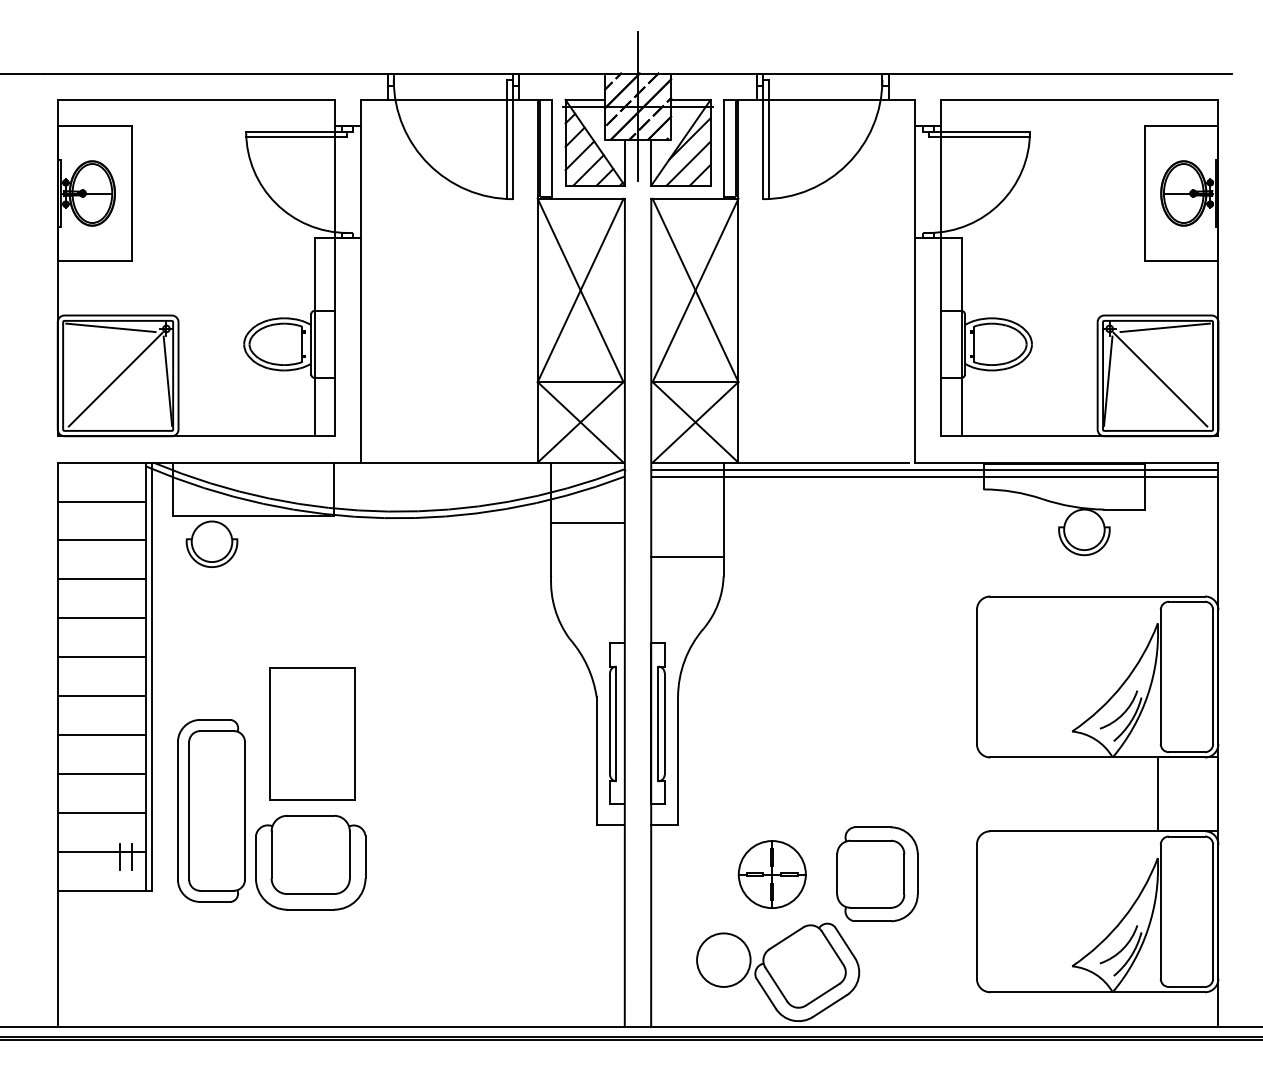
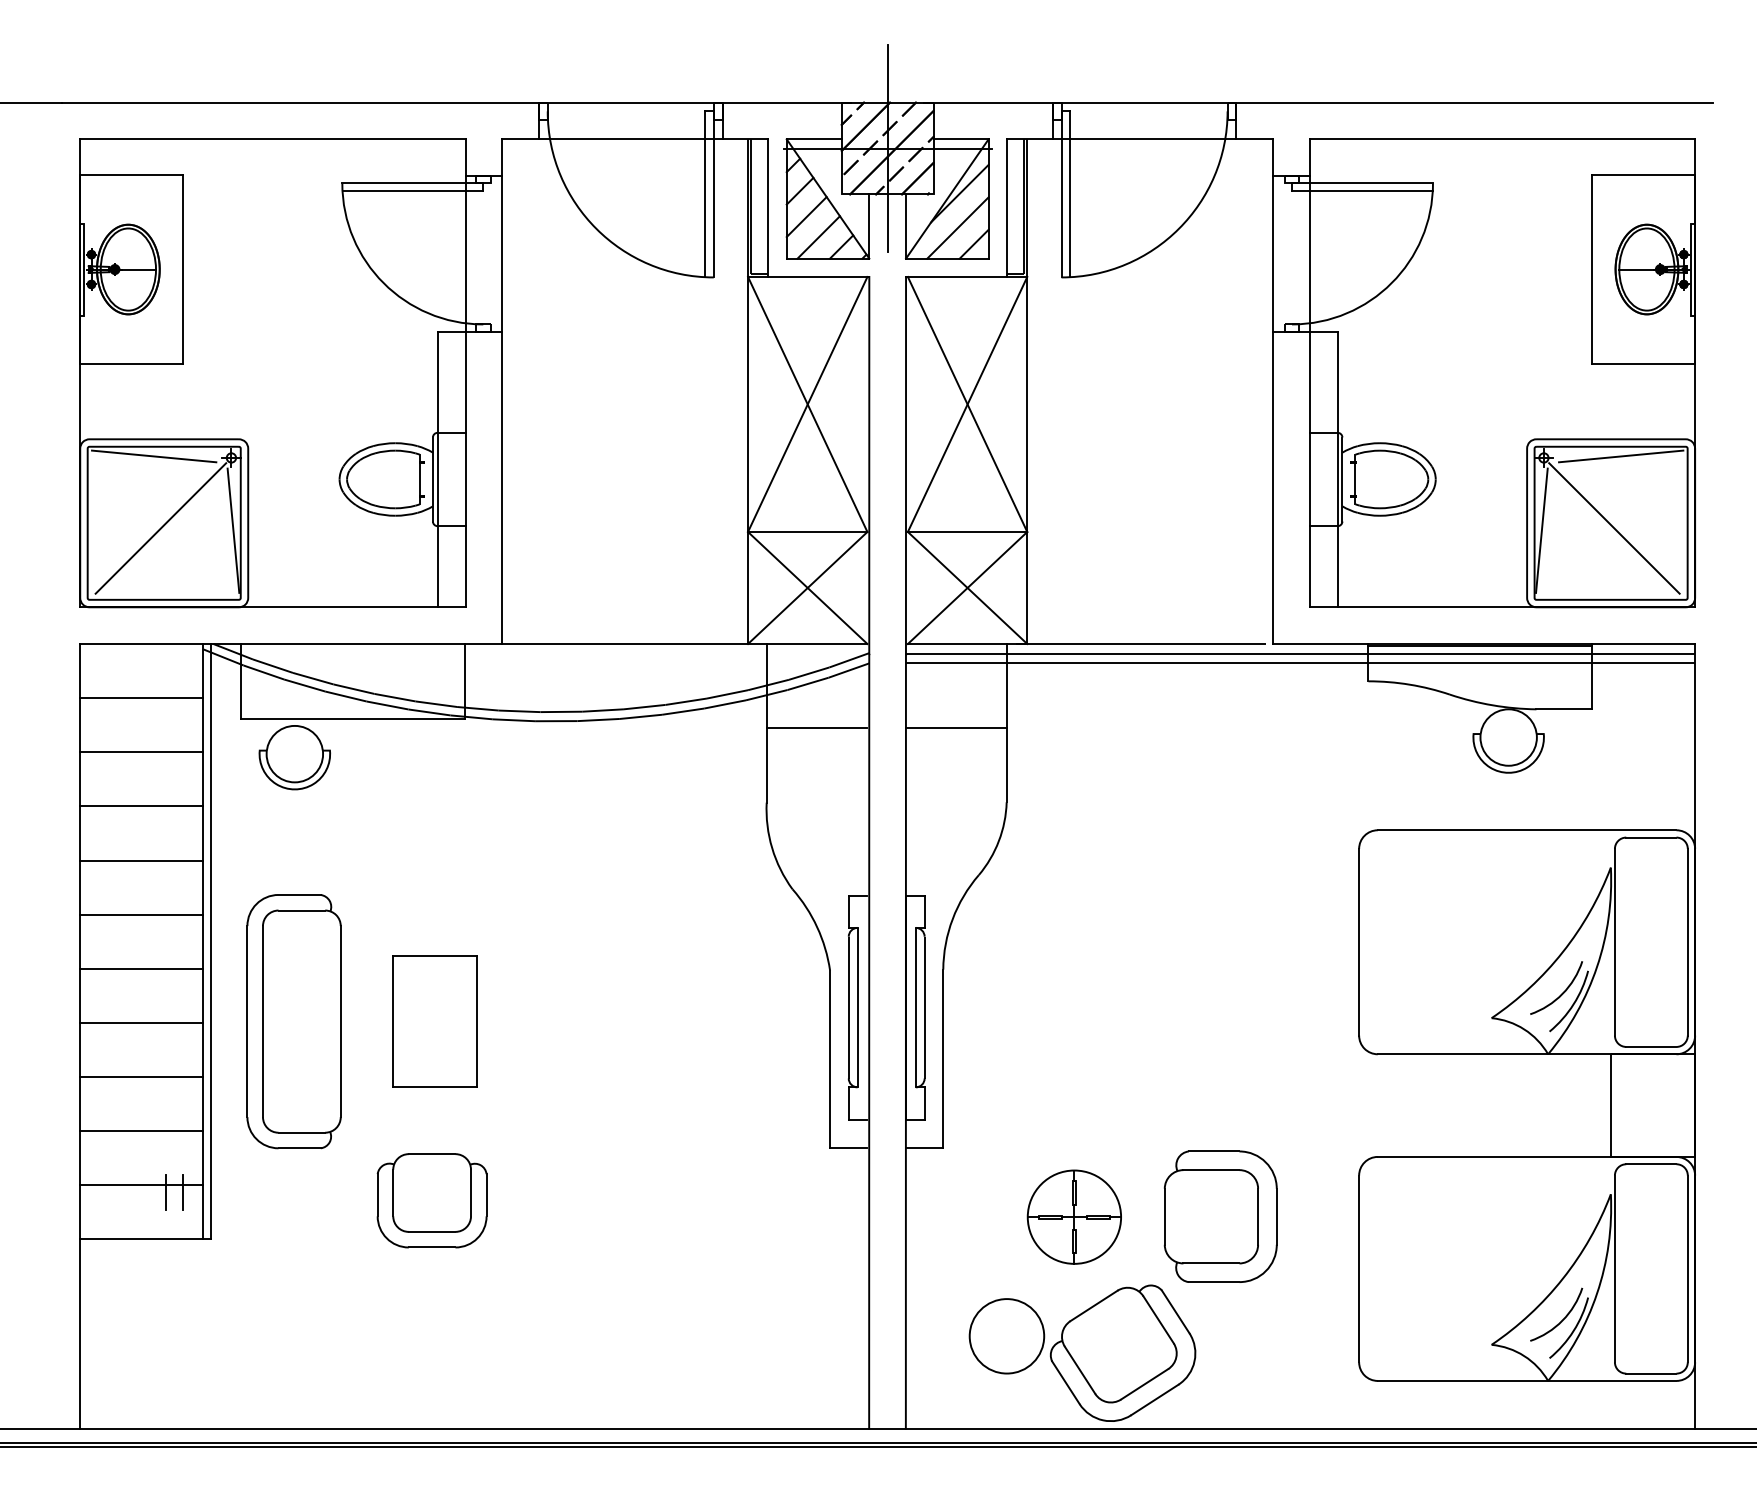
line: (686, 556) -> (955, 727), moved
part: (312, 733) -> (434, 1021), size x0.71
part: (211, 810) -> (293, 1021), moved
part: (310, 862) -> (431, 1200), size x0.71

